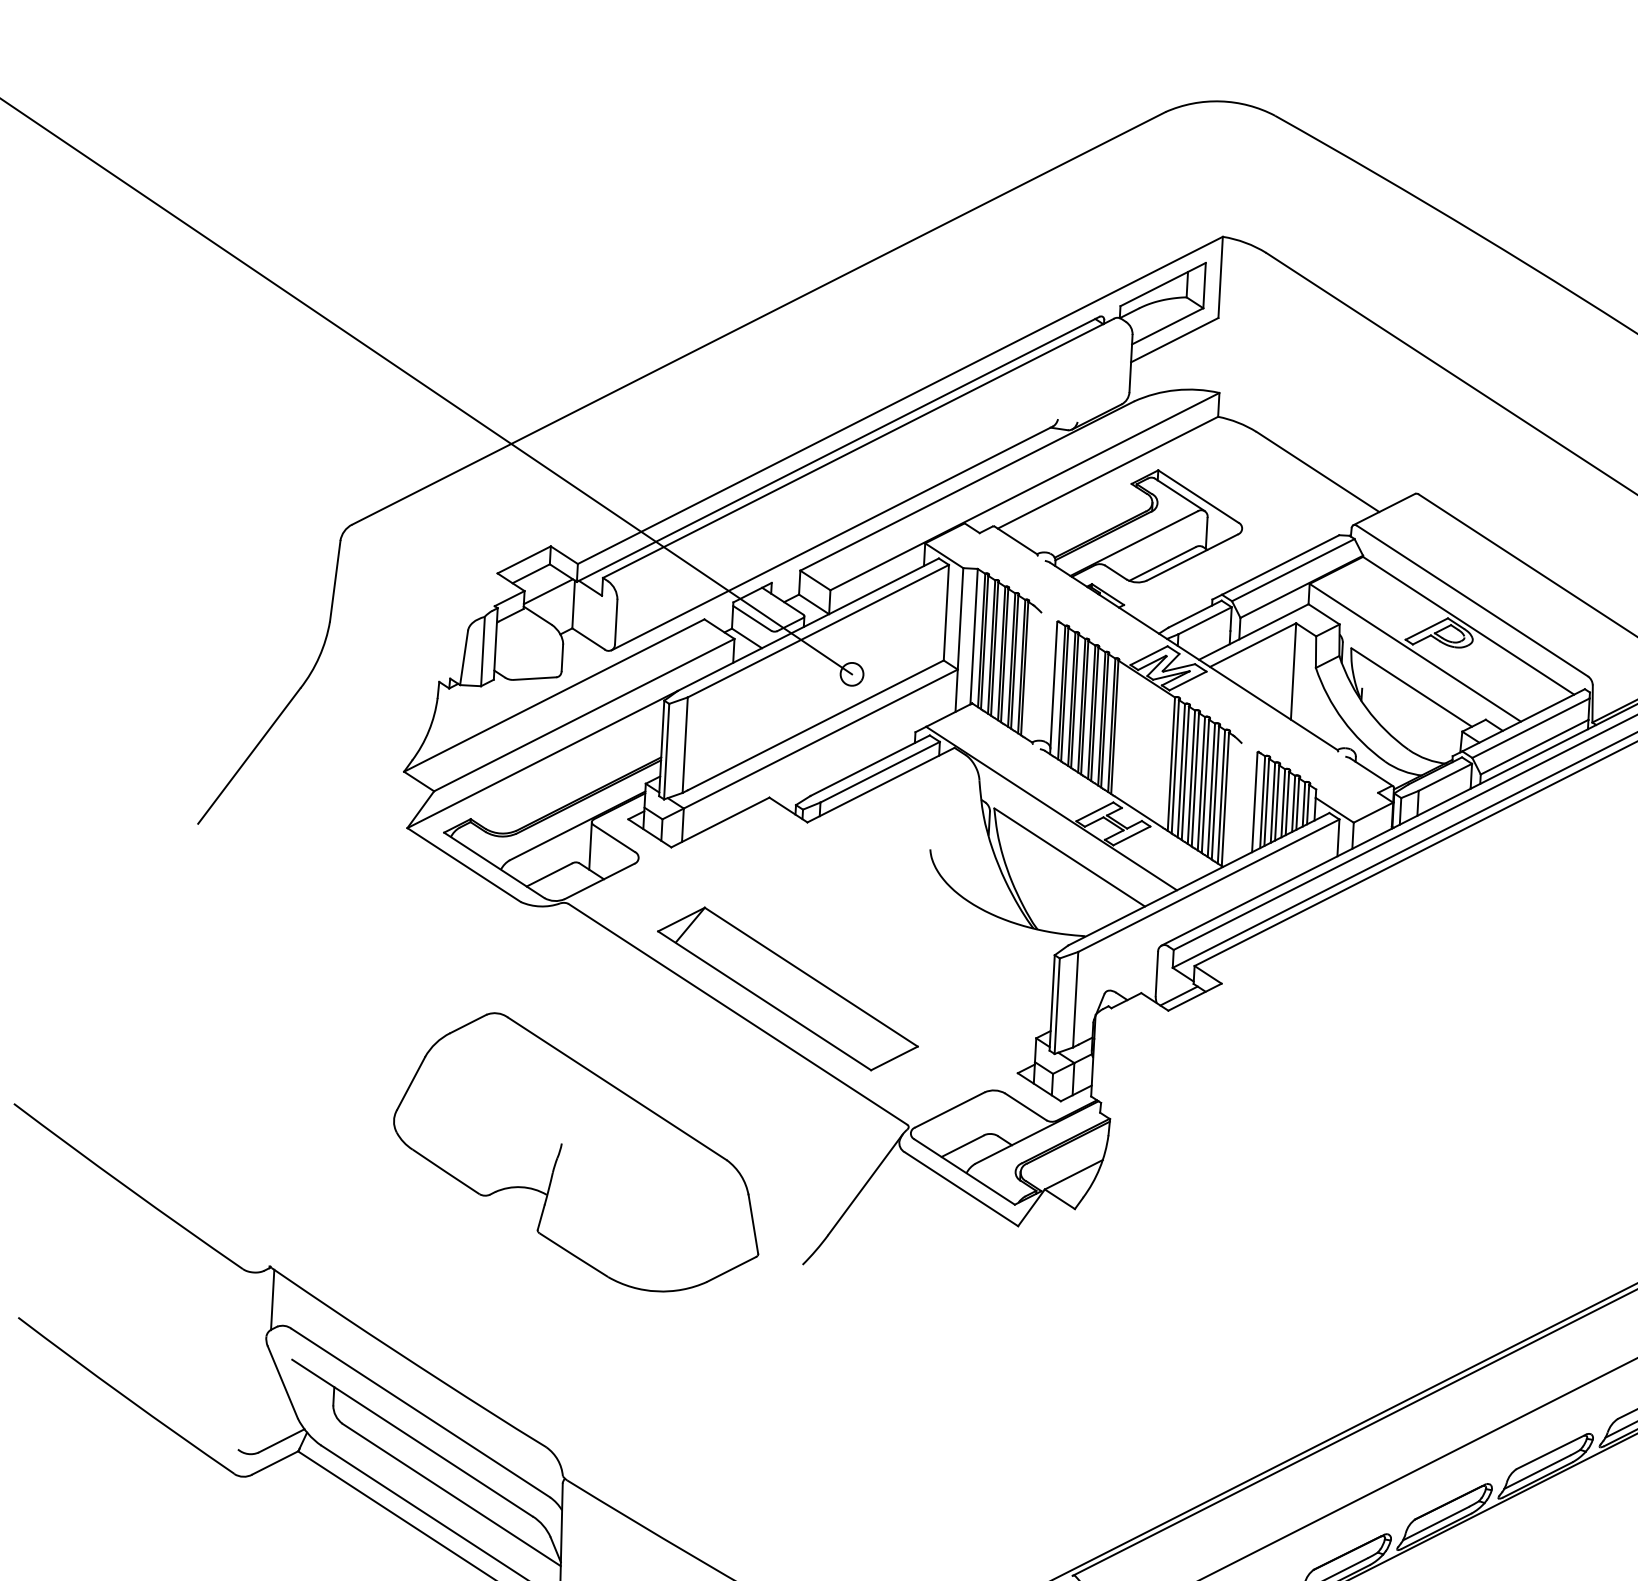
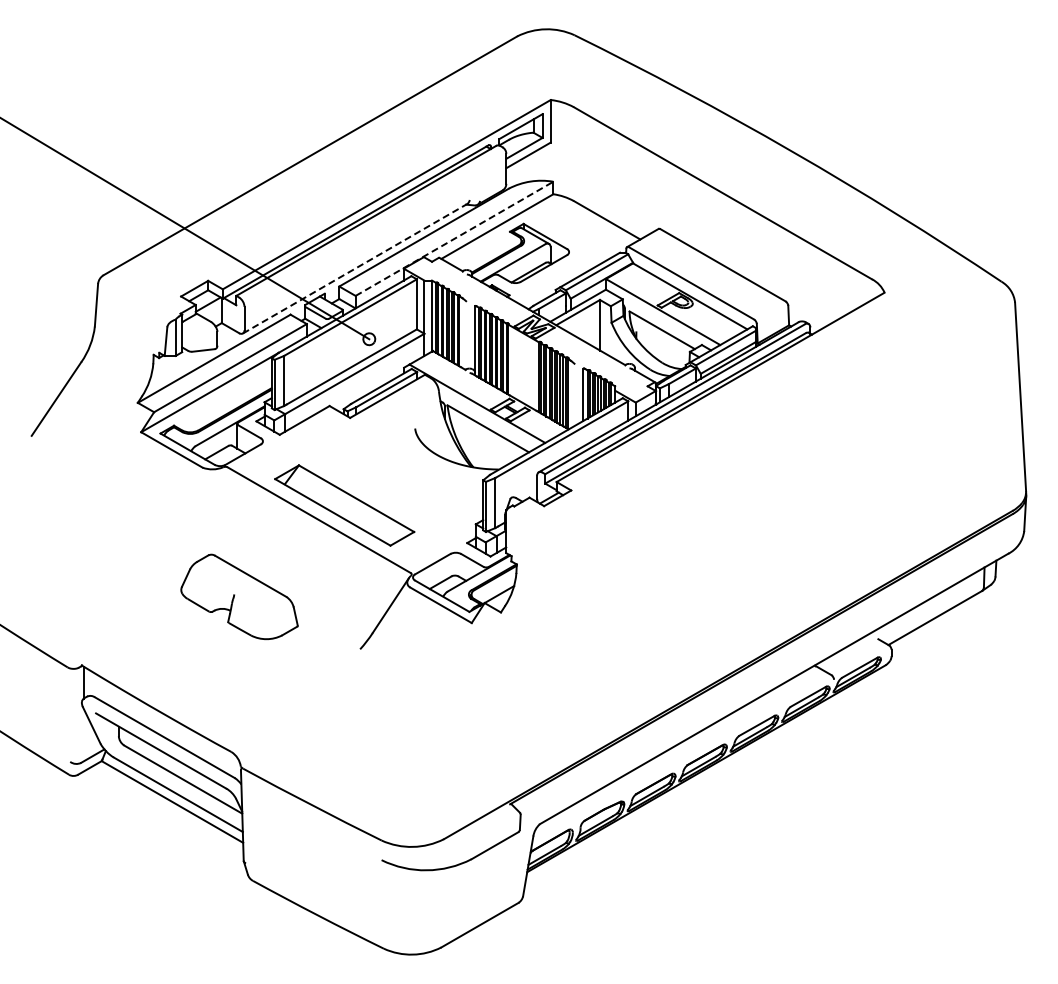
line: (1024, 490) -> (454, 238), solid -> dashed
line: (833, 537) -> (355, 268), solid -> dashed
part: (577, 1151) -> (239, 596), size x0.6

